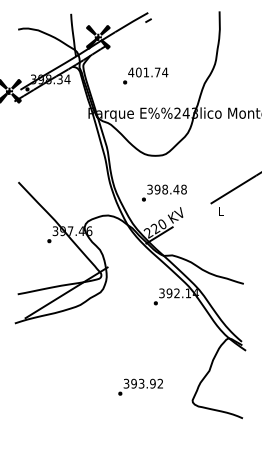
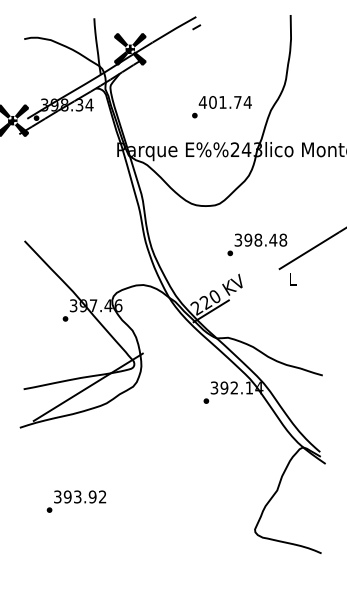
text: (145, 75) -> (221, 106), moved
text: (164, 192) -> (257, 243), moved
text: (140, 386) -> (76, 500), moved

